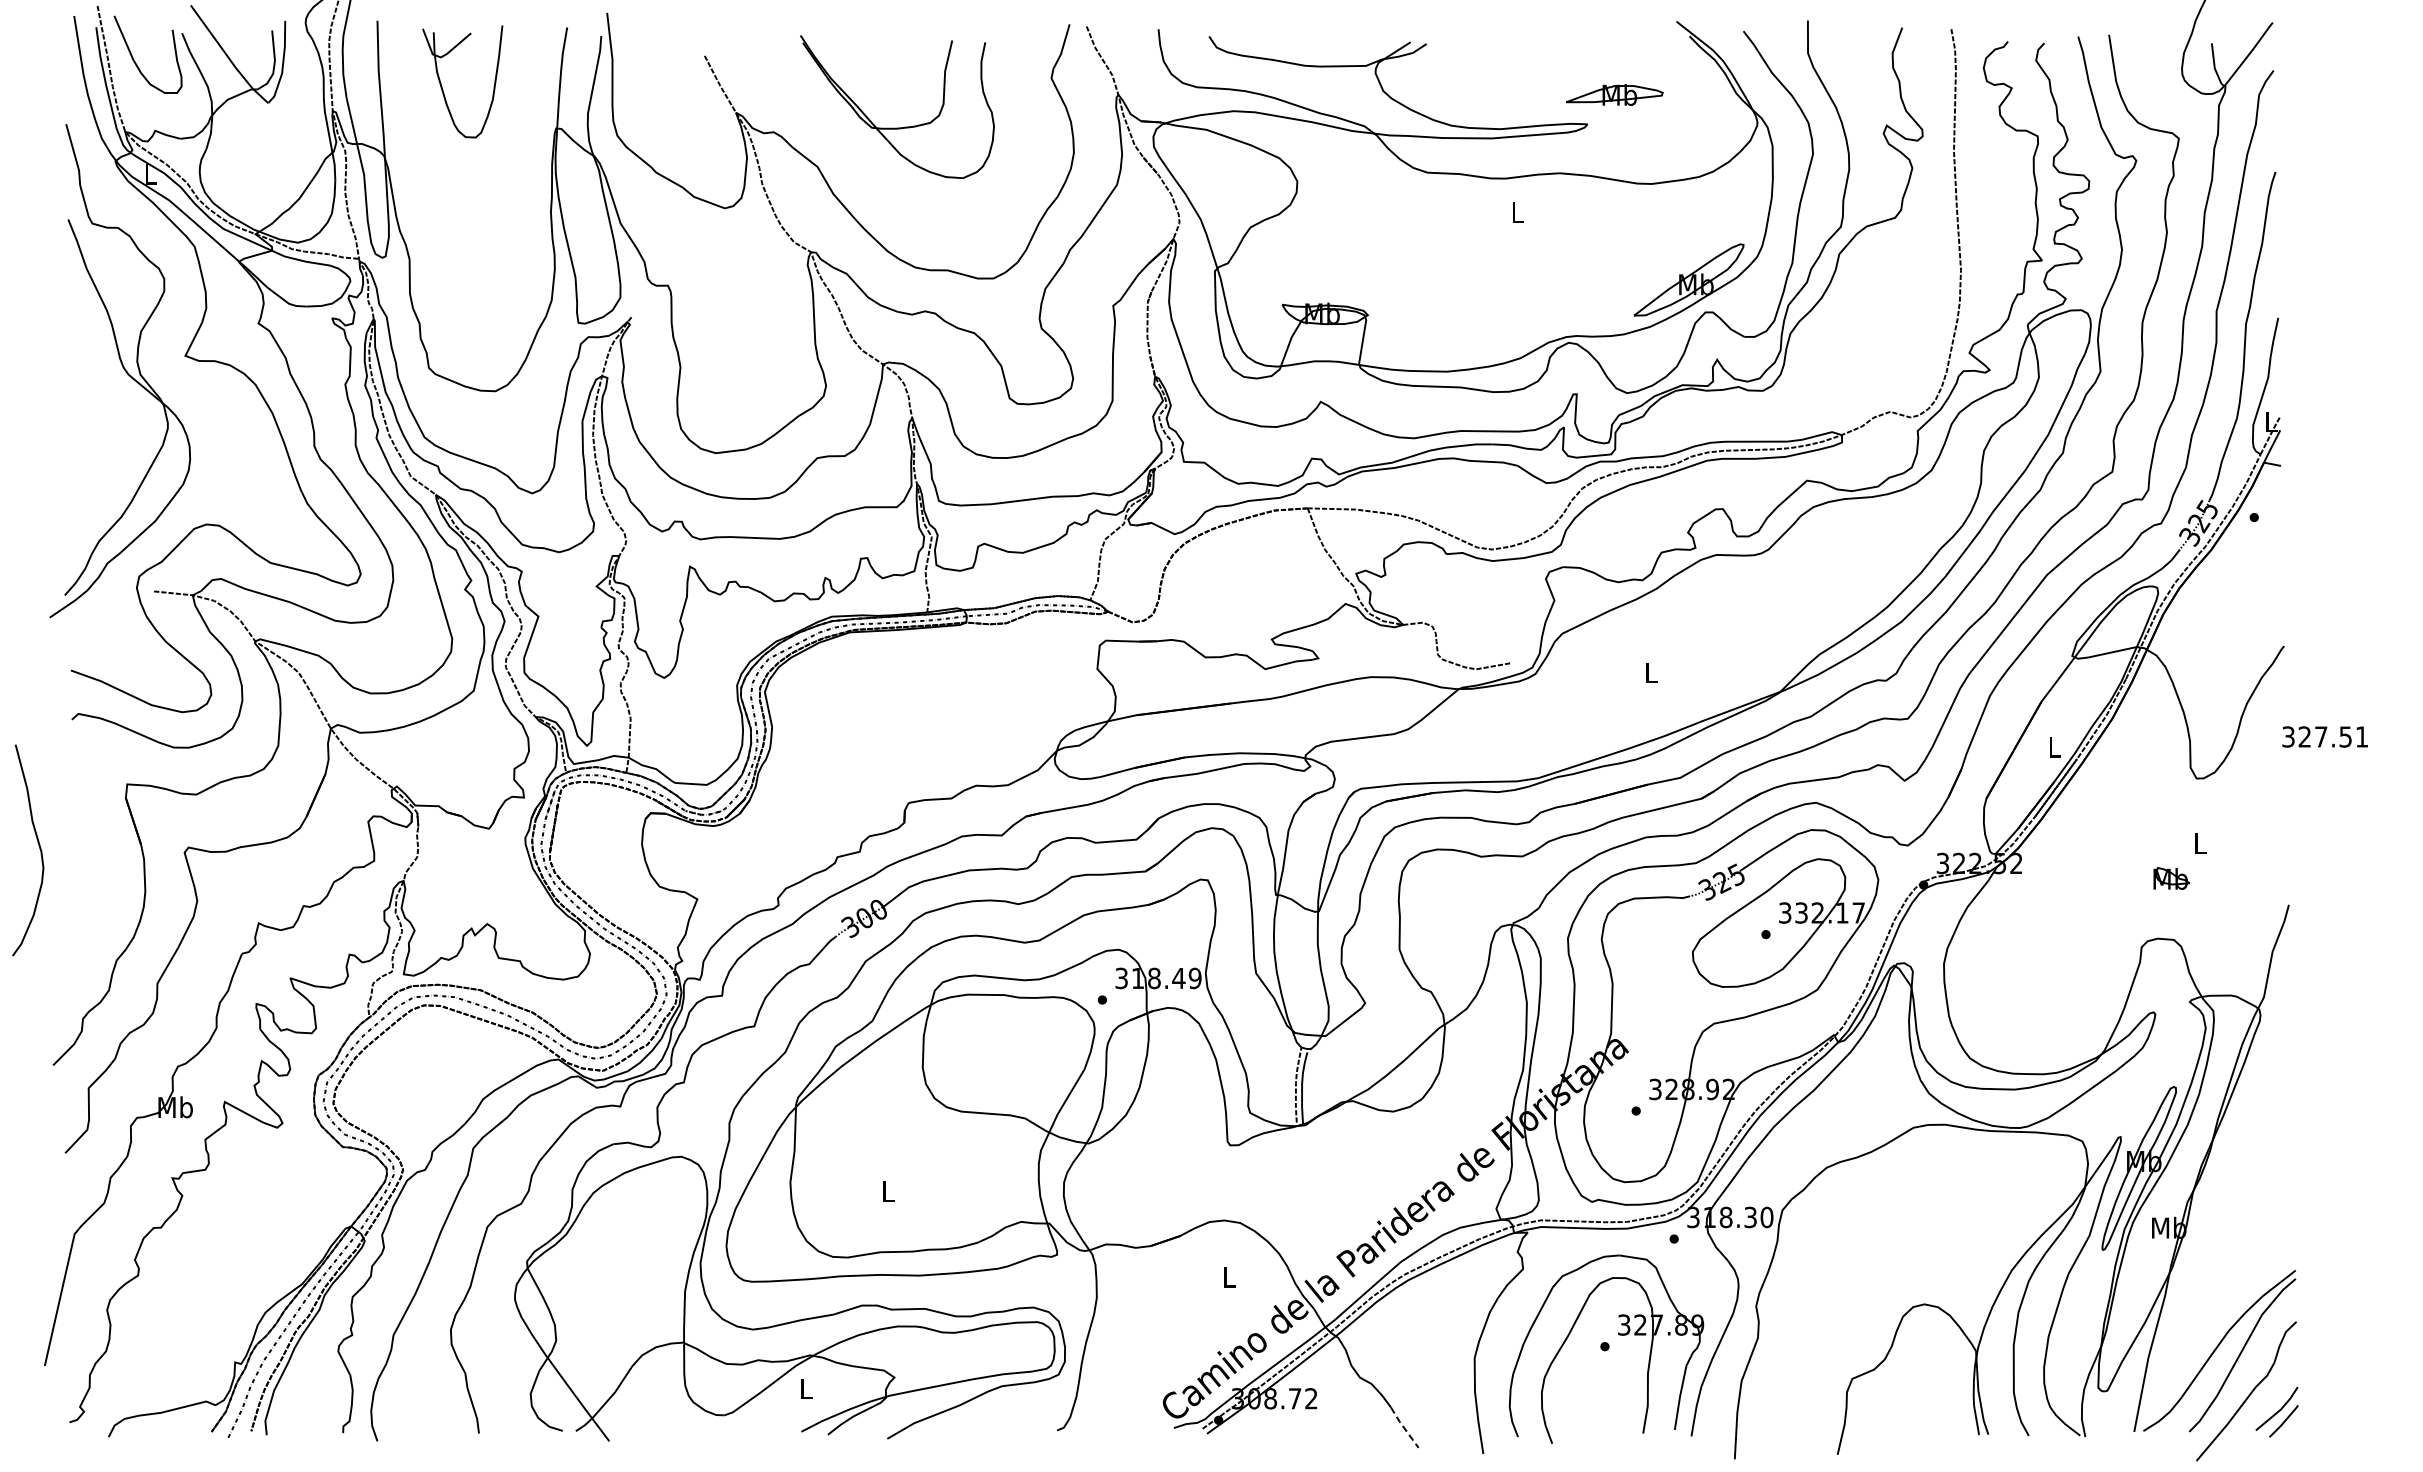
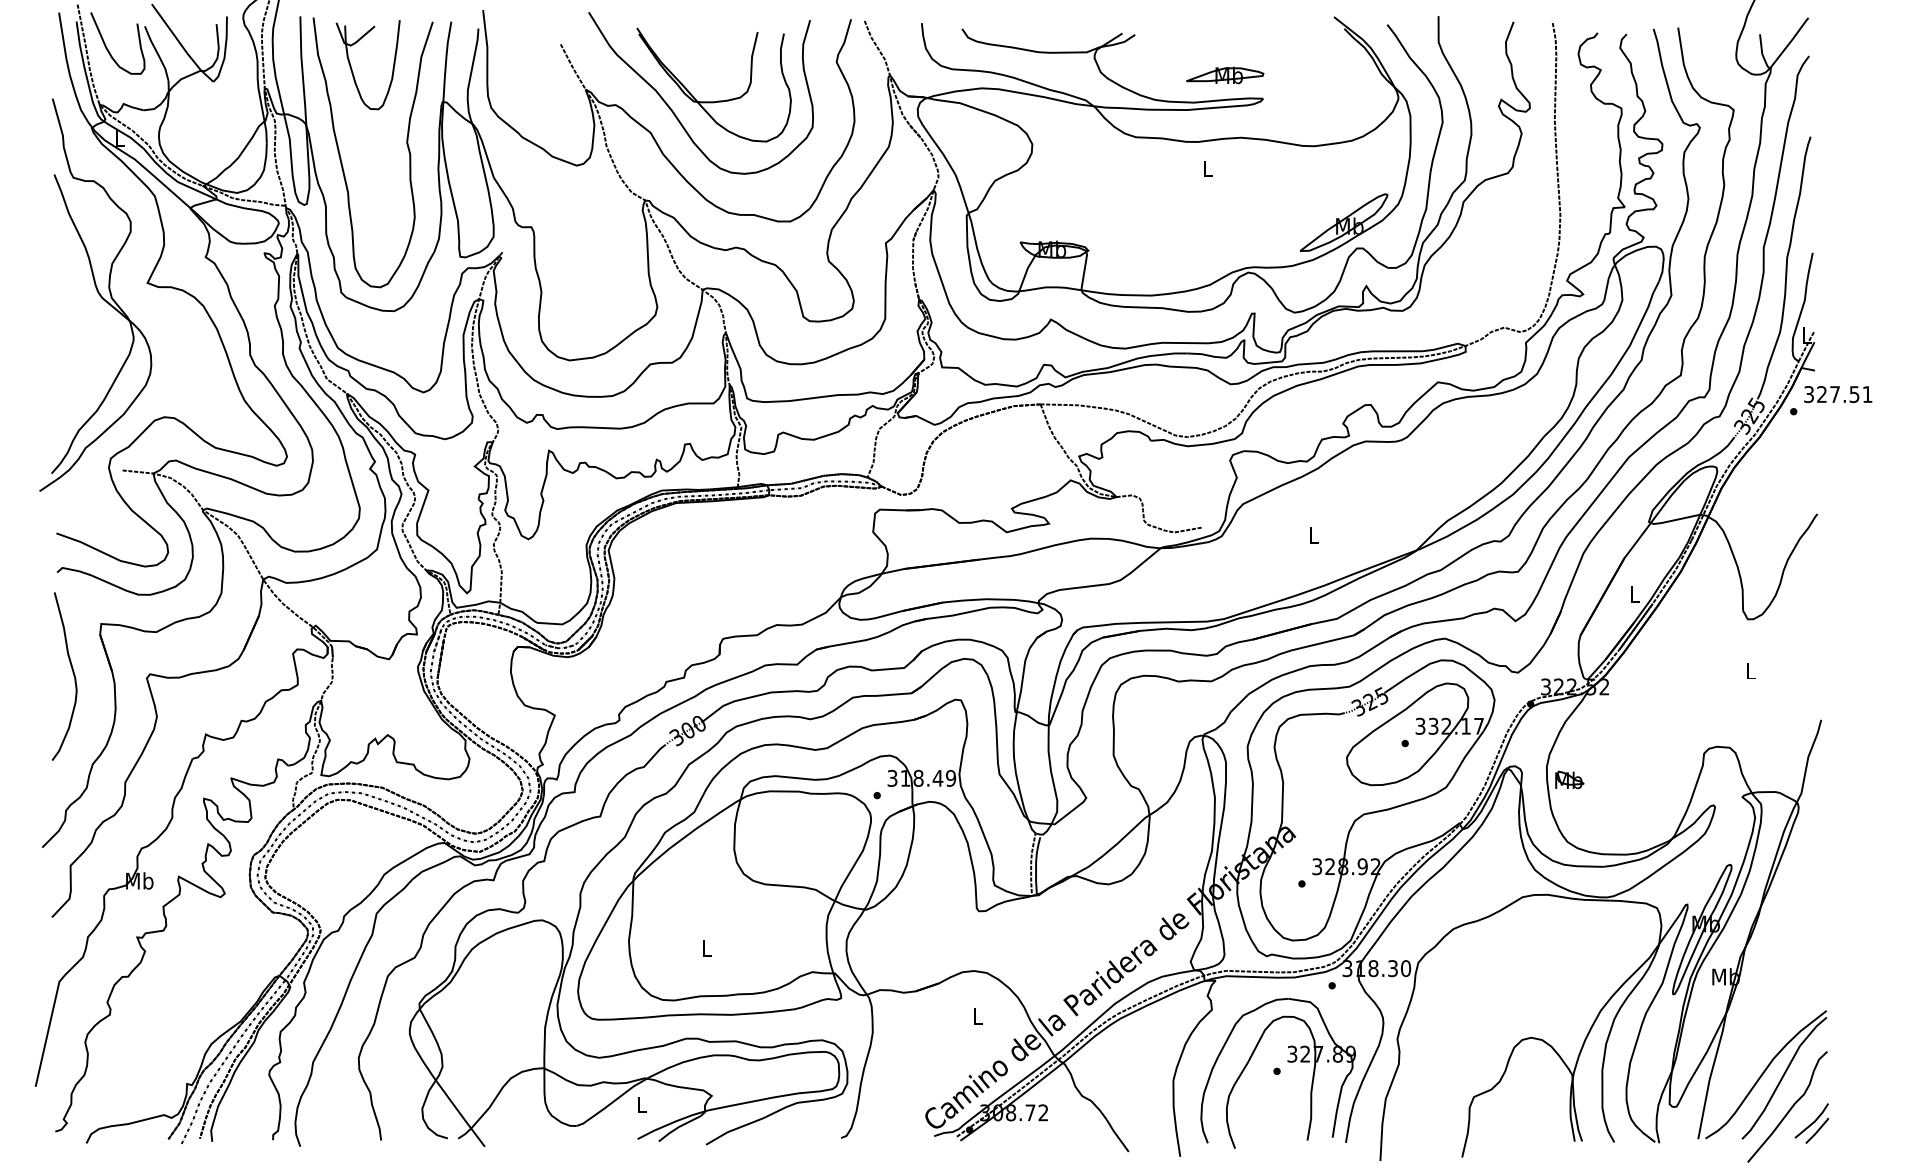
part: (1614, 94) -> (1224, 75), moved
curve: (847, 141) -> (674, 112), added
curve: (429, 201) -> (341, 160), added
text: (2324, 736) -> (1837, 394), moved
curve: (38, 846) -> (72, 673), moved
part: (2171, 878) -> (1569, 780), moved
line: (1404, 1427) -> (1117, 1135), dashed -> solid

